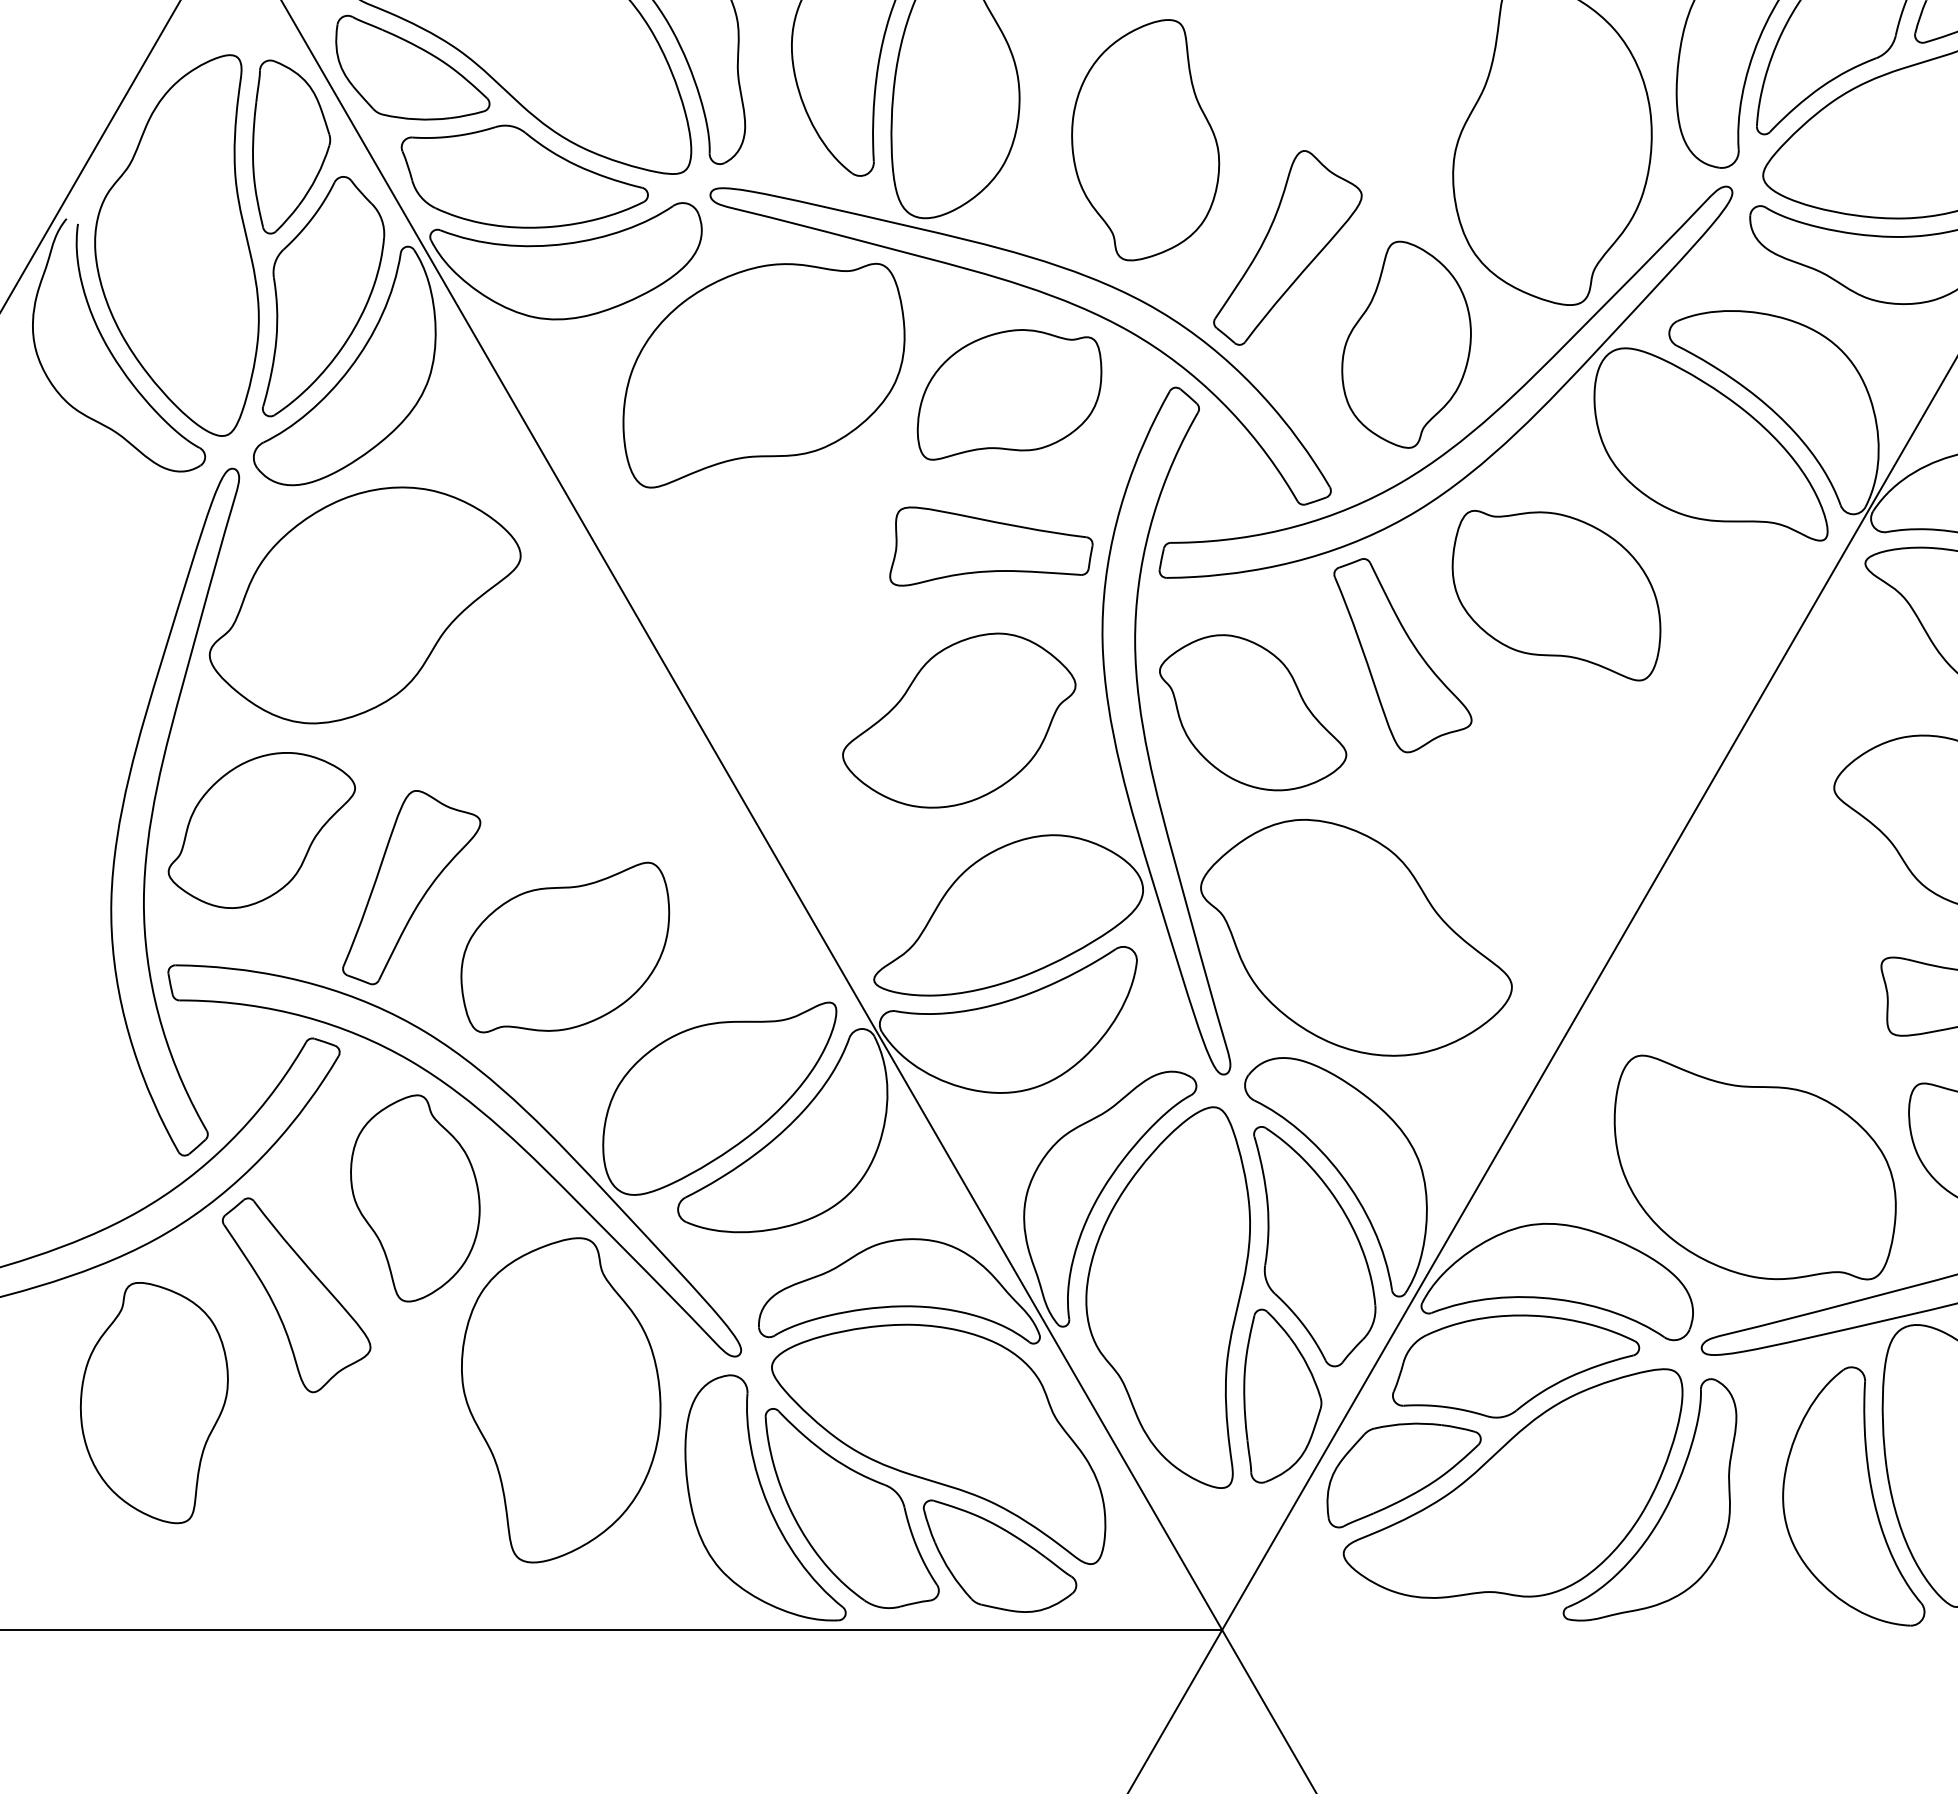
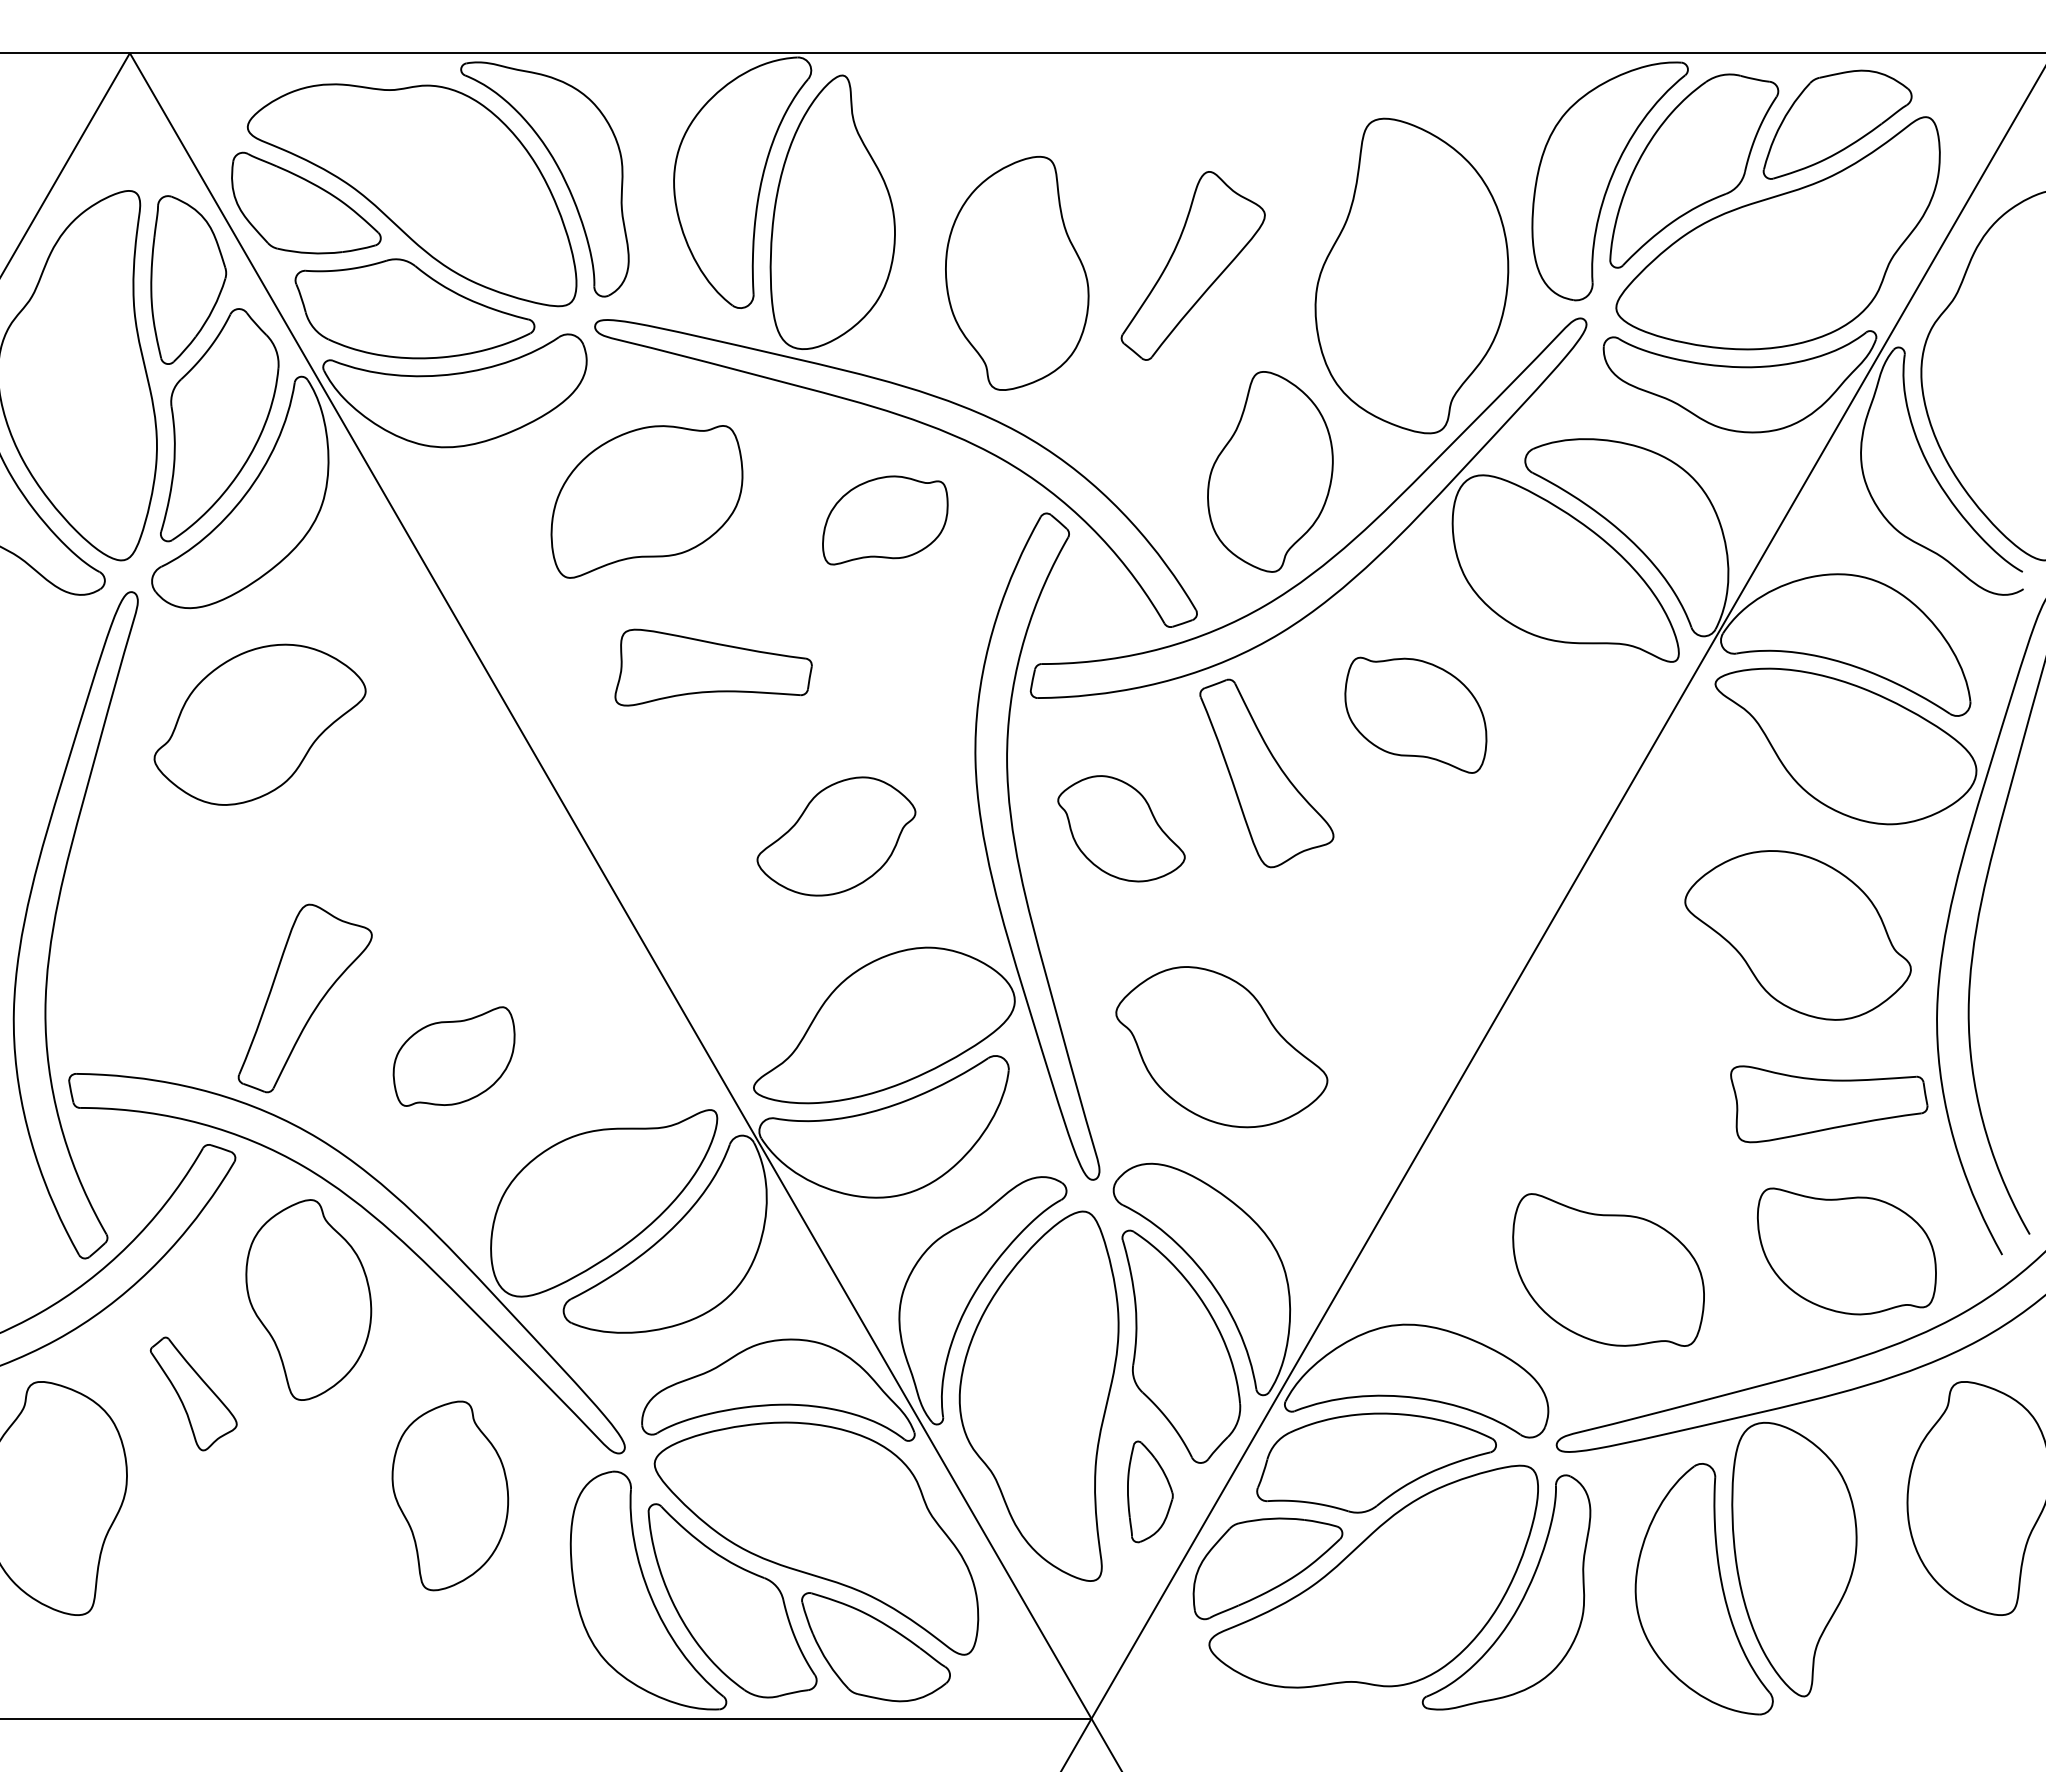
part: (1287, 247) -> (1192, 265), moved
part: (763, 375) -> (646, 501), size x0.7
part: (1009, 394) -> (885, 520), size x0.7
part: (991, 546) -> (713, 667), moved
part: (1556, 595) -> (1415, 715), size x0.7
part: (364, 605) -> (259, 724), size x0.7
part: (1253, 712) -> (1121, 828), size x0.7
part: (959, 720) -> (836, 836), size x0.7
part: (261, 830) -> (159, 943), removed
part: (1356, 937) -> (1221, 1046), size x0.7
part: (564, 947) -> (453, 1056), size x0.6
part: (1755, 1166) -> (1608, 1269), size x0.7
part: (296, 1294) -> (193, 1393), size x0.6
part: (1282, 1395) -> (1150, 1491), size x0.6
part: (561, 1399) -> (450, 1495), size x0.6

